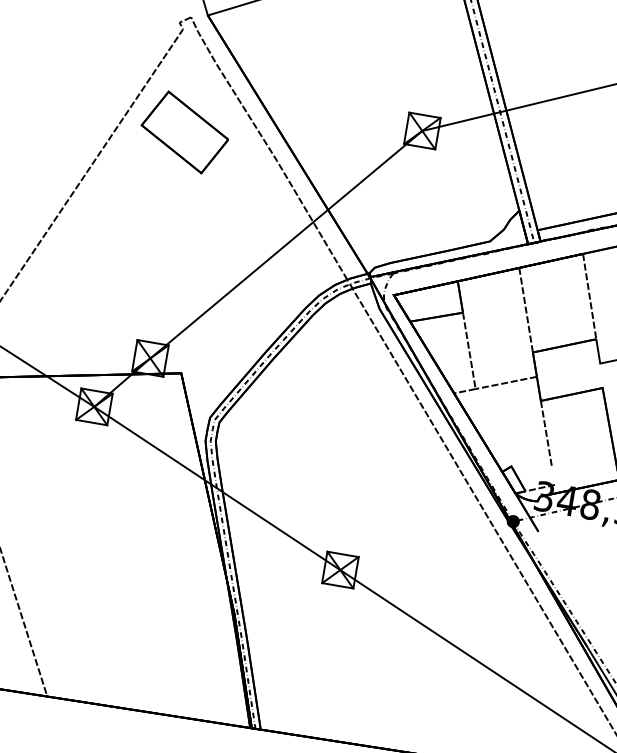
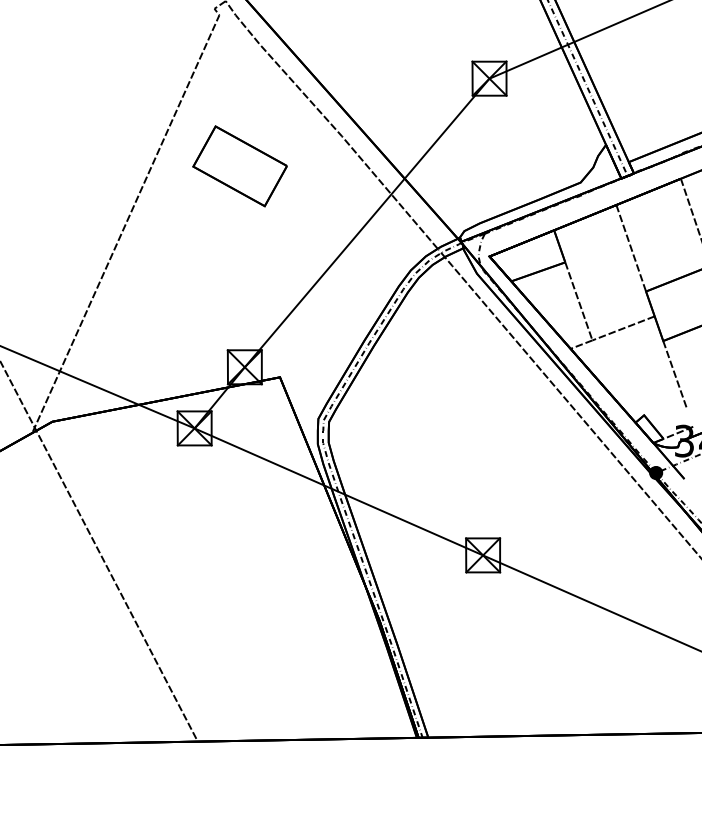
part: (184, 132) -> (239, 166), moved

